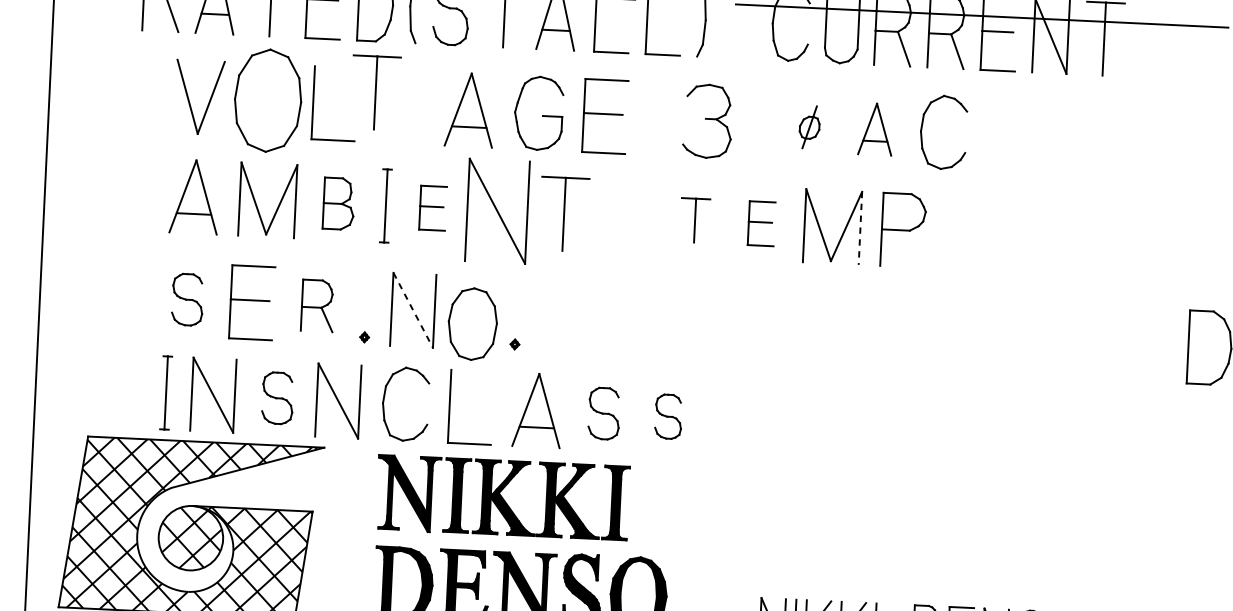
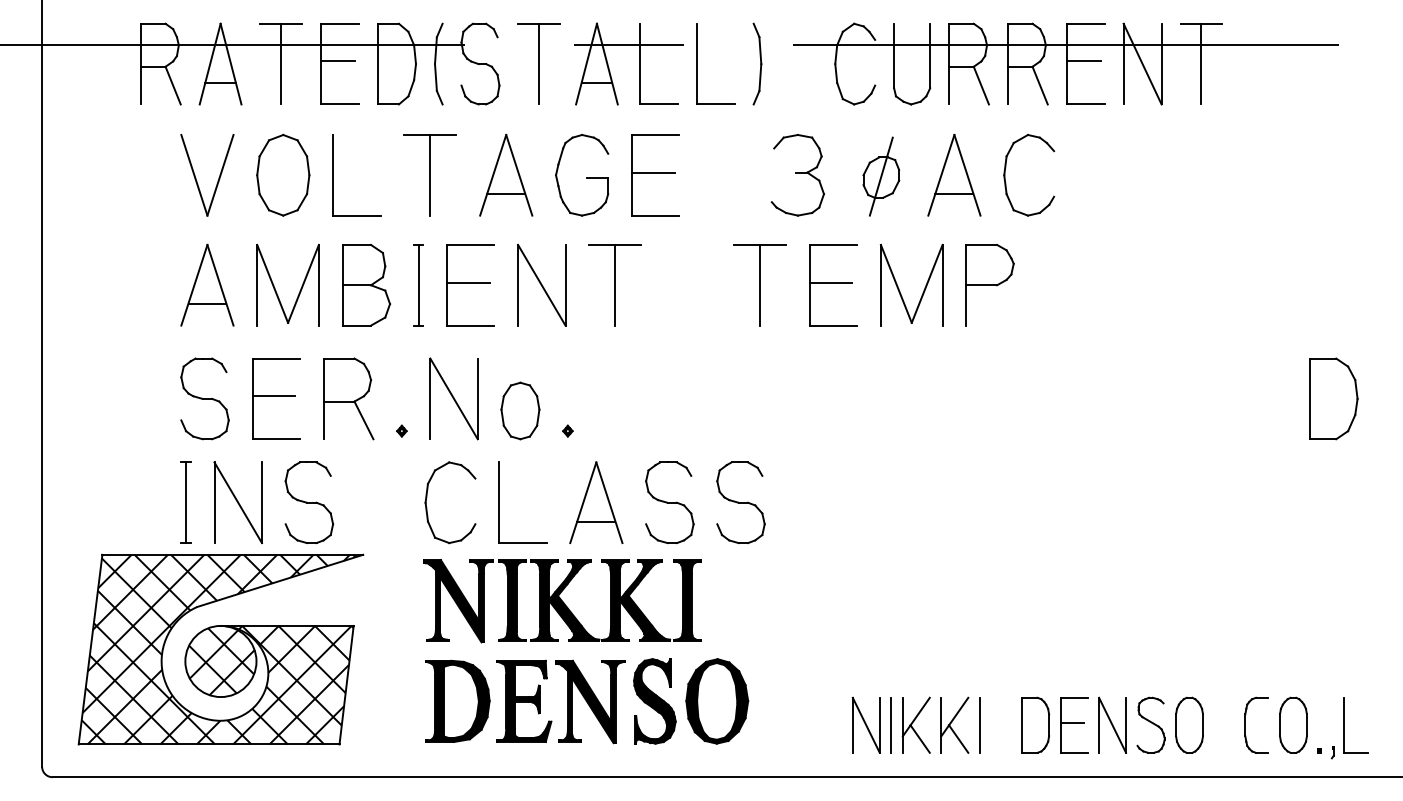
part: (374, 93) -> (429, 175), moved
part: (268, 99) -> (283, 174), size x0.71
part: (707, 121) -> (797, 175), moved
part: (809, 127) -> (881, 176), size x1.67
part: (875, 129) -> (954, 175), size x1.43
part: (338, 203) -> (366, 285), size x1.43
part: (432, 208) -> (470, 285), size x1.67
part: (497, 210) -> (541, 284), size x0.71
part: (694, 220) -> (759, 285), size x1.67
part: (761, 223) -> (833, 285), size x1.67
line: (860, 228) -> (942, 285), dashed -> solid
part: (187, 299) -> (204, 398), size x1.43
part: (317, 305) -> (348, 398), size x1.43
line: (413, 310) -> (454, 398), dashed -> solid
part: (472, 323) -> (520, 410), size x0.71
part: (277, 398) -> (309, 502), size x1.43
part: (337, 400) -> (375, 502), removed
part: (603, 413) -> (669, 502), size x1.43
part: (668, 416) -> (740, 502), size x1.67

